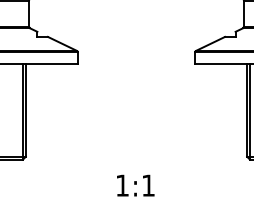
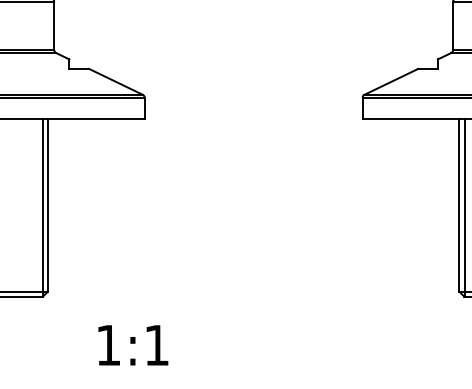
text: (135, 185) -> (132, 345), moved

